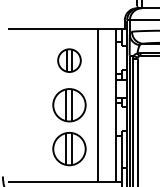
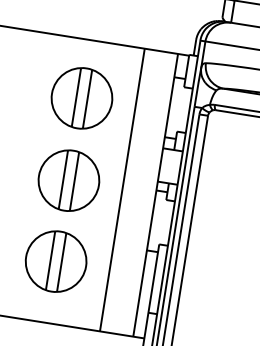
part: (69, 60) -> (82, 97), size x1.43

